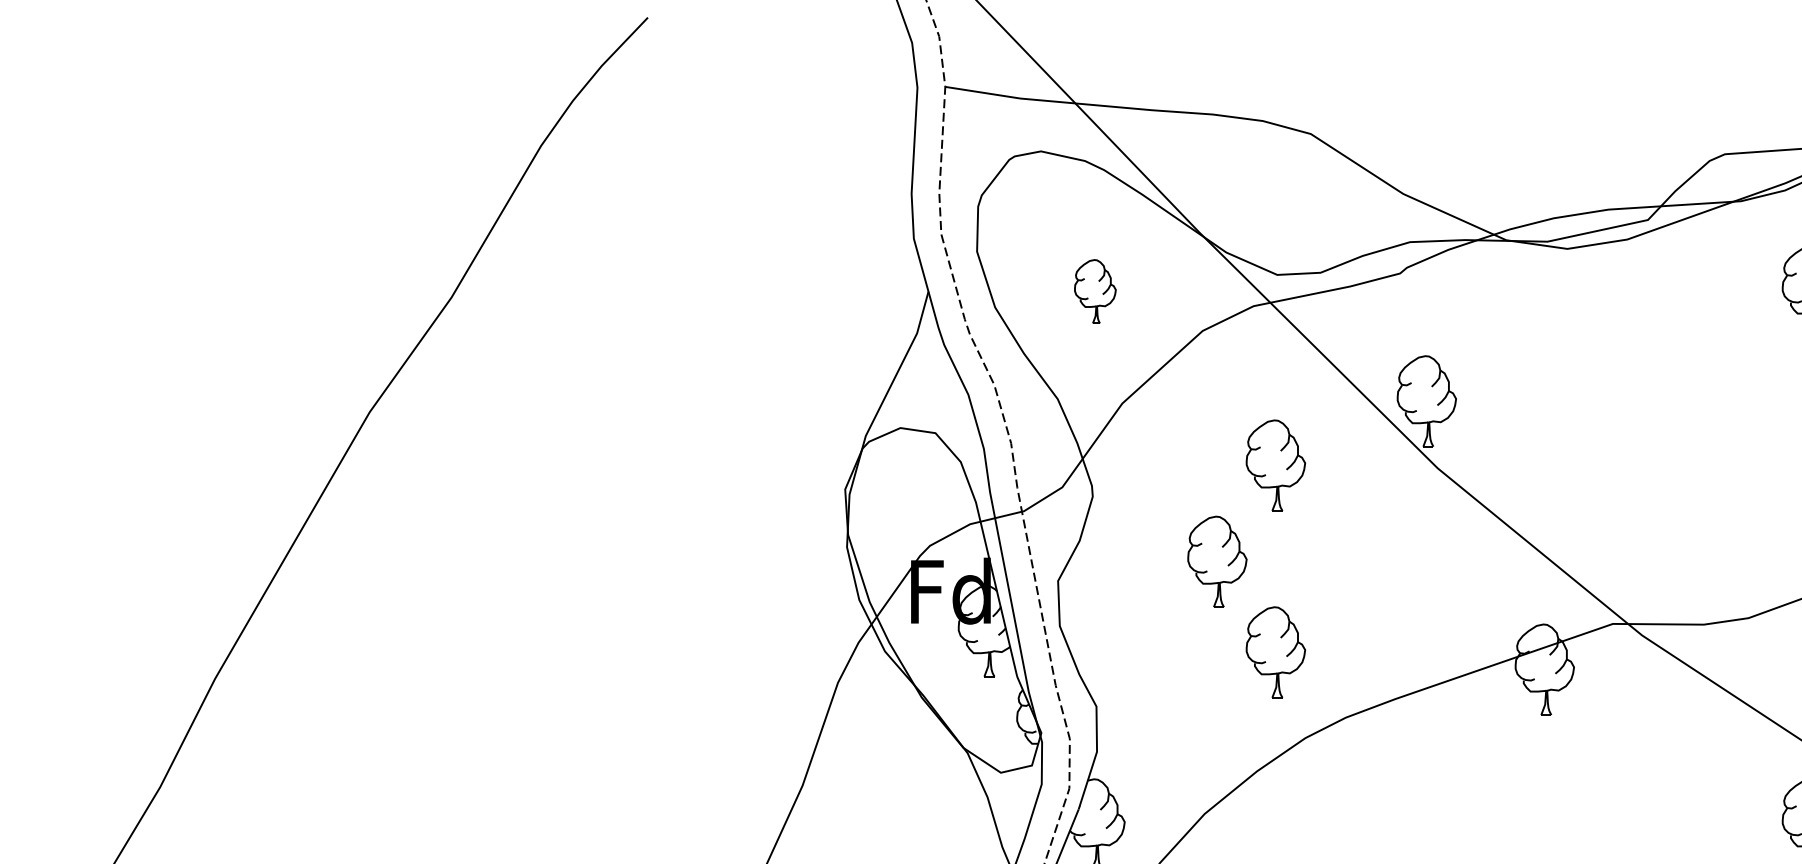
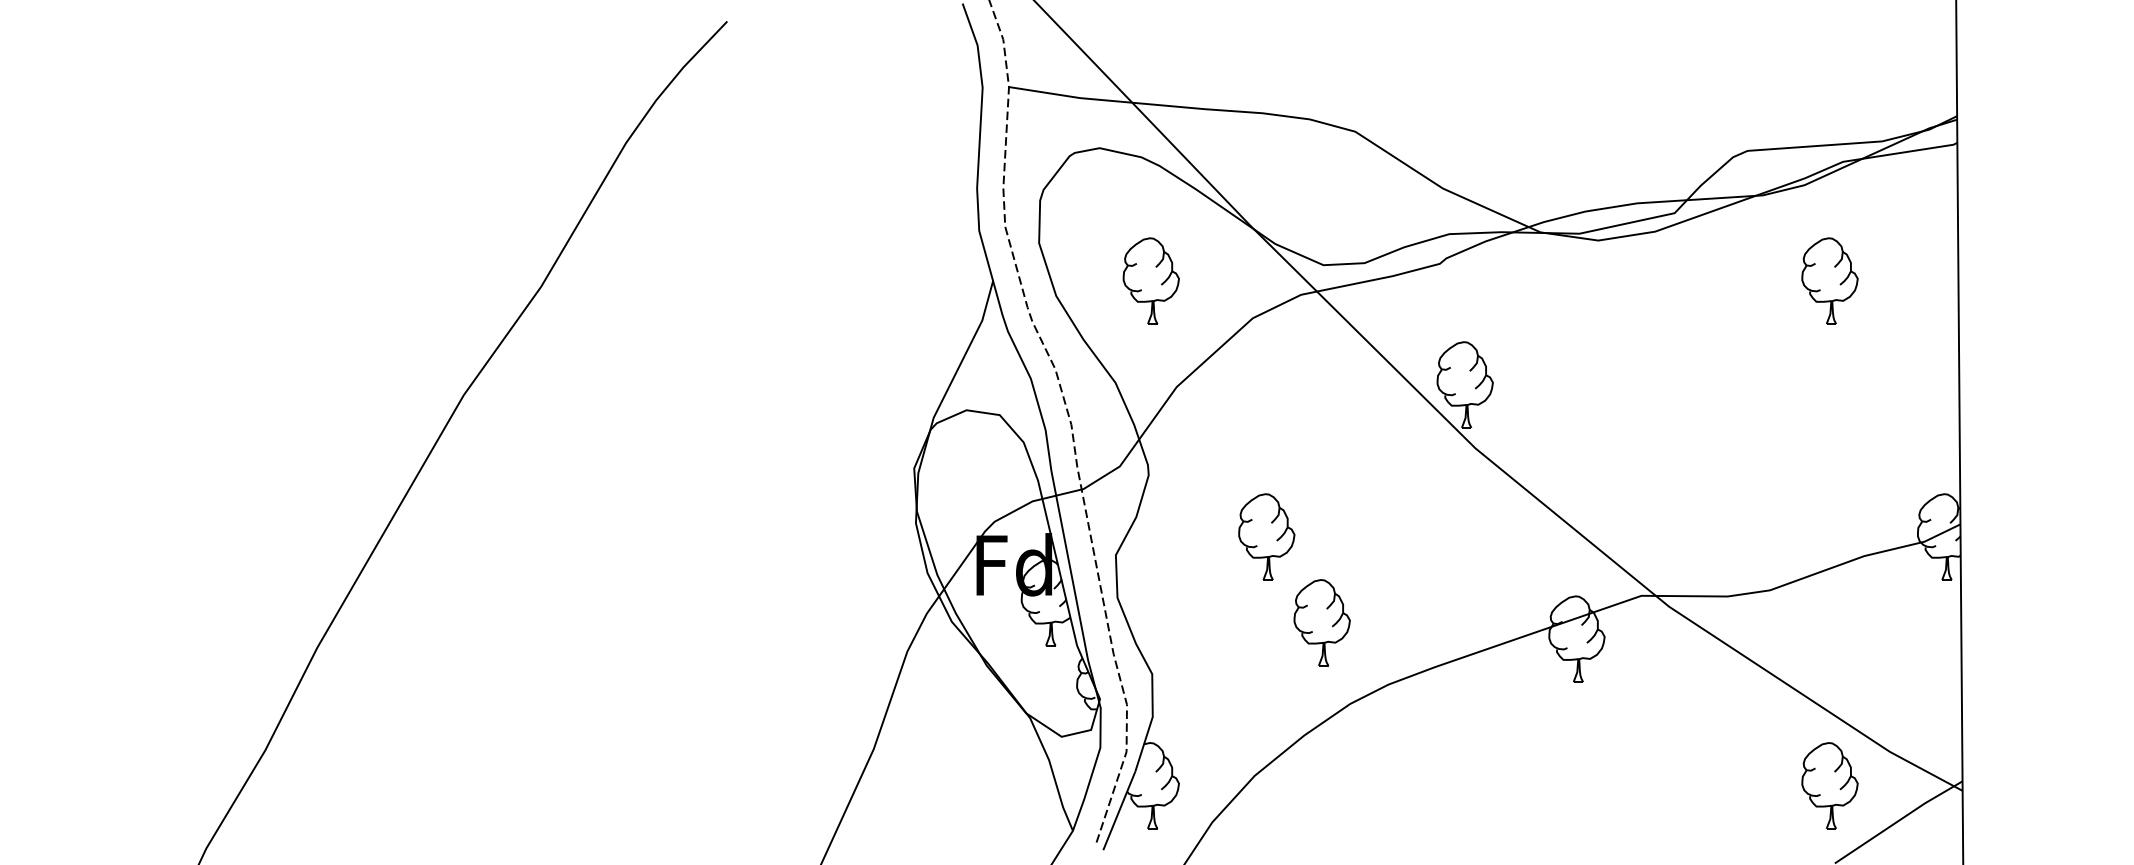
part: (1094, 291) -> (1150, 280), size x1.43
part: (1275, 465) -> (1321, 445), removed

